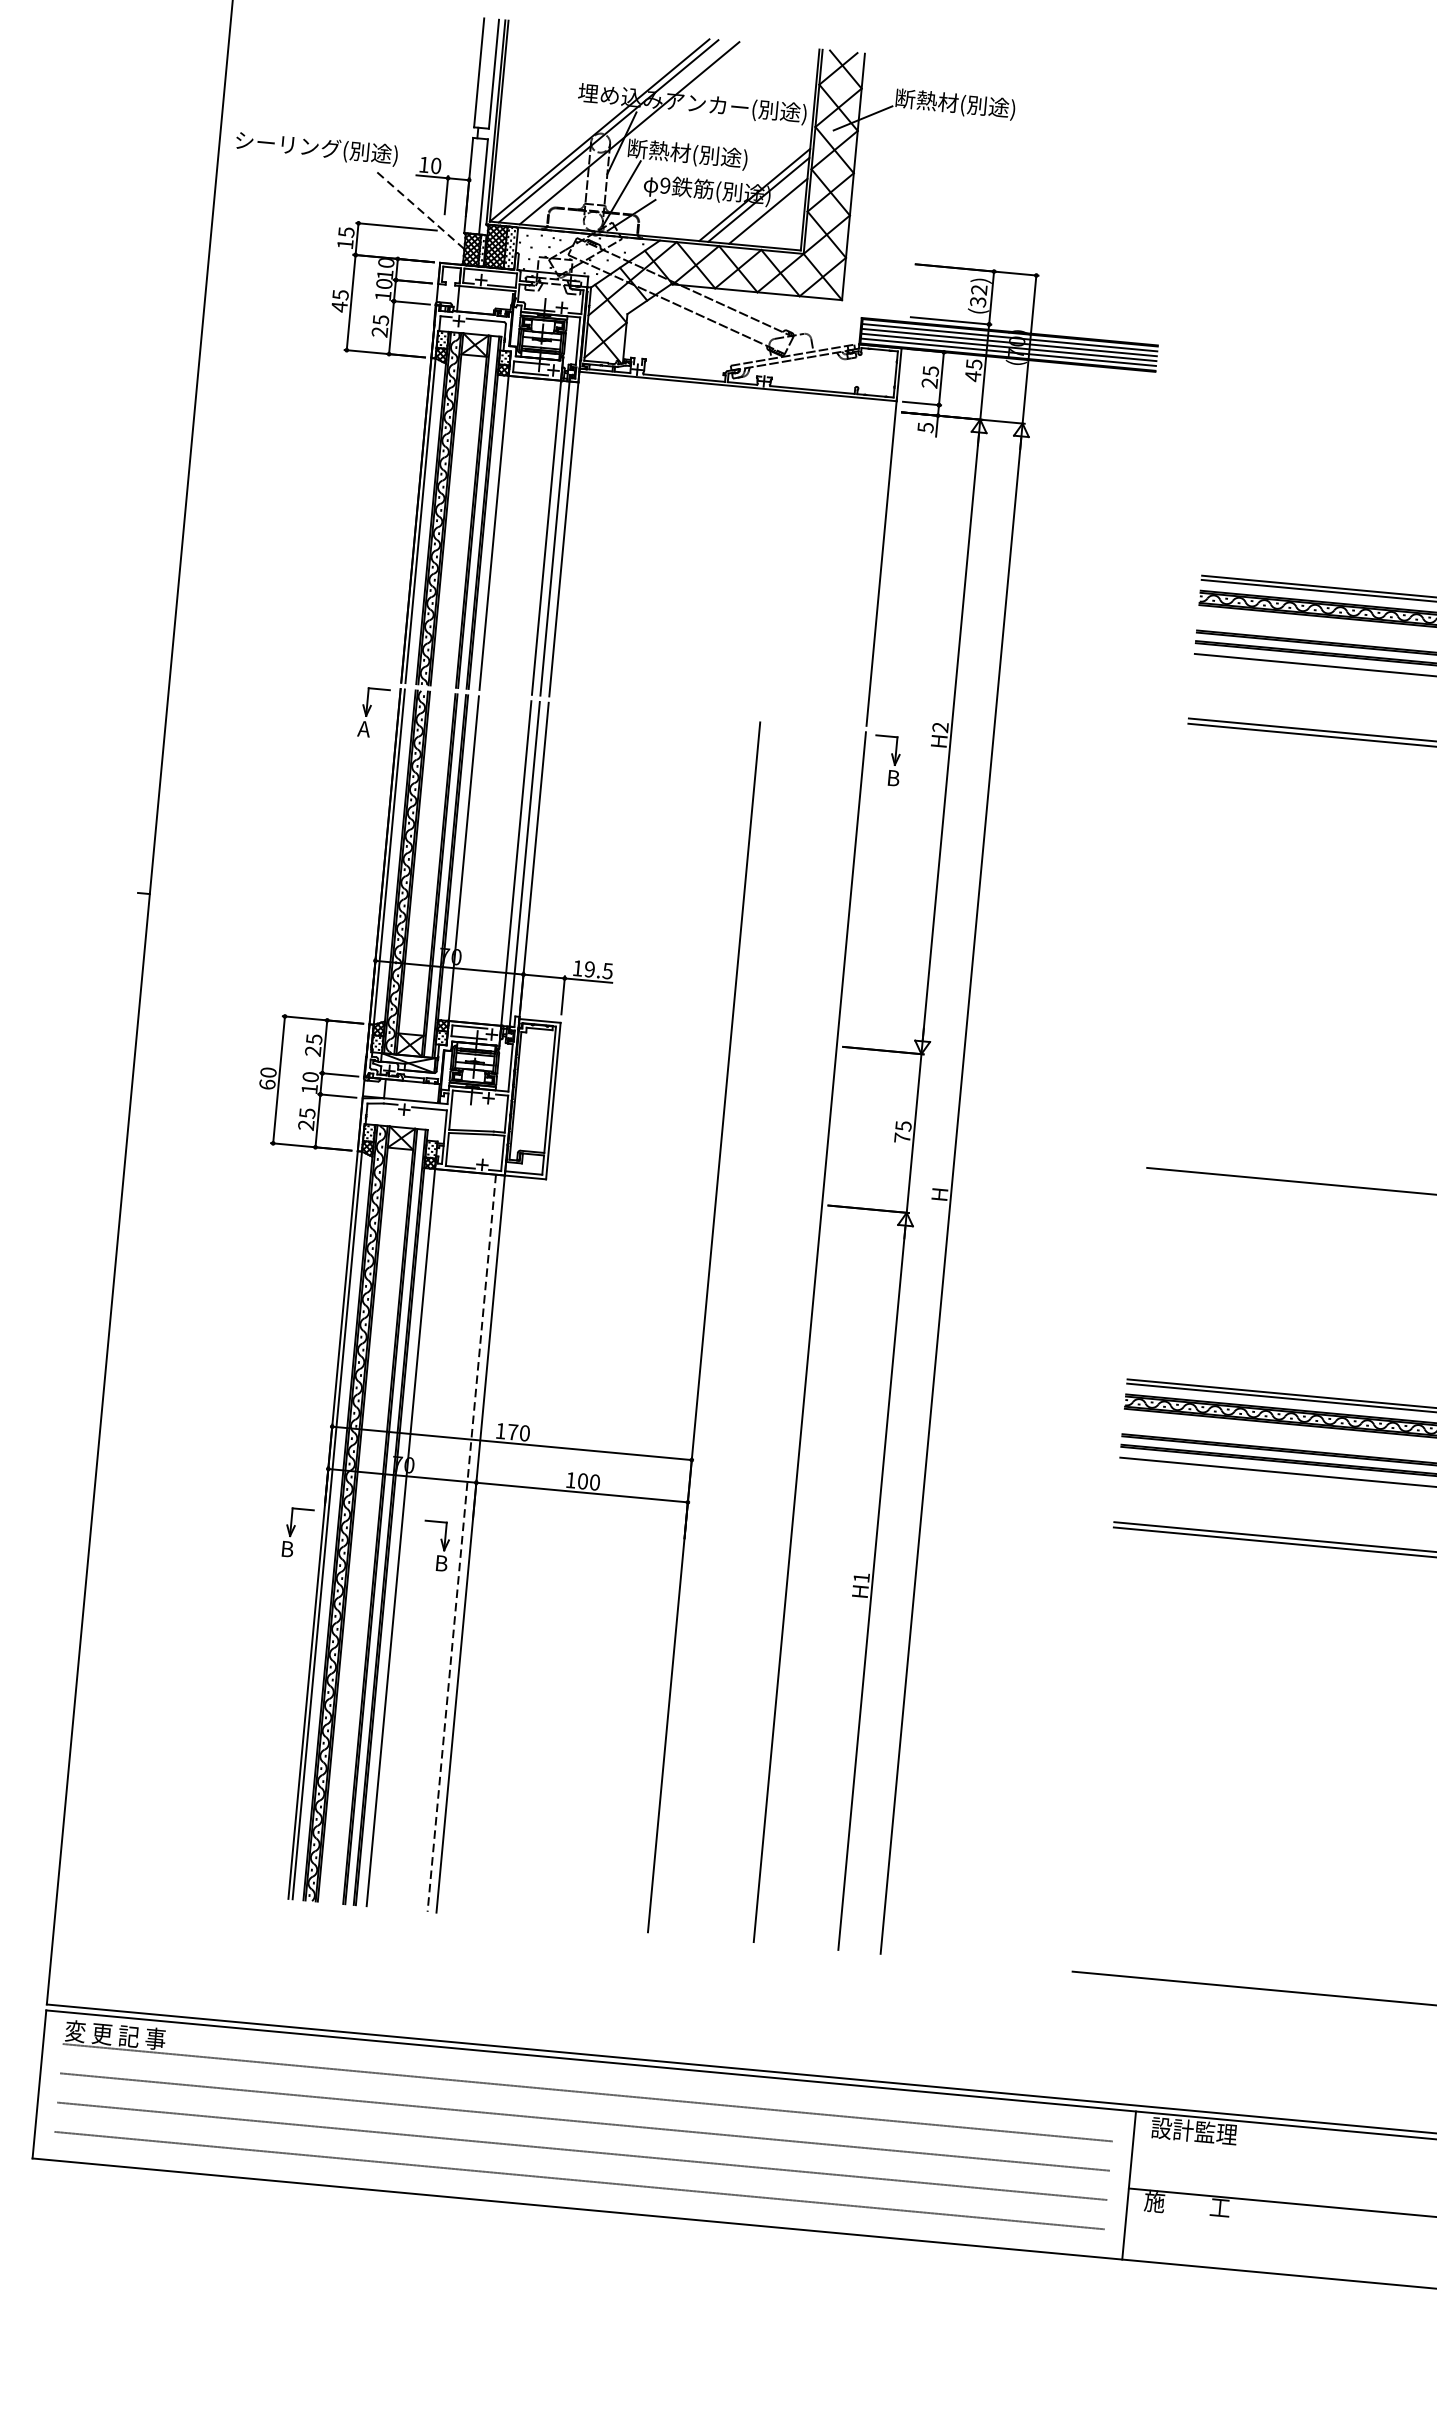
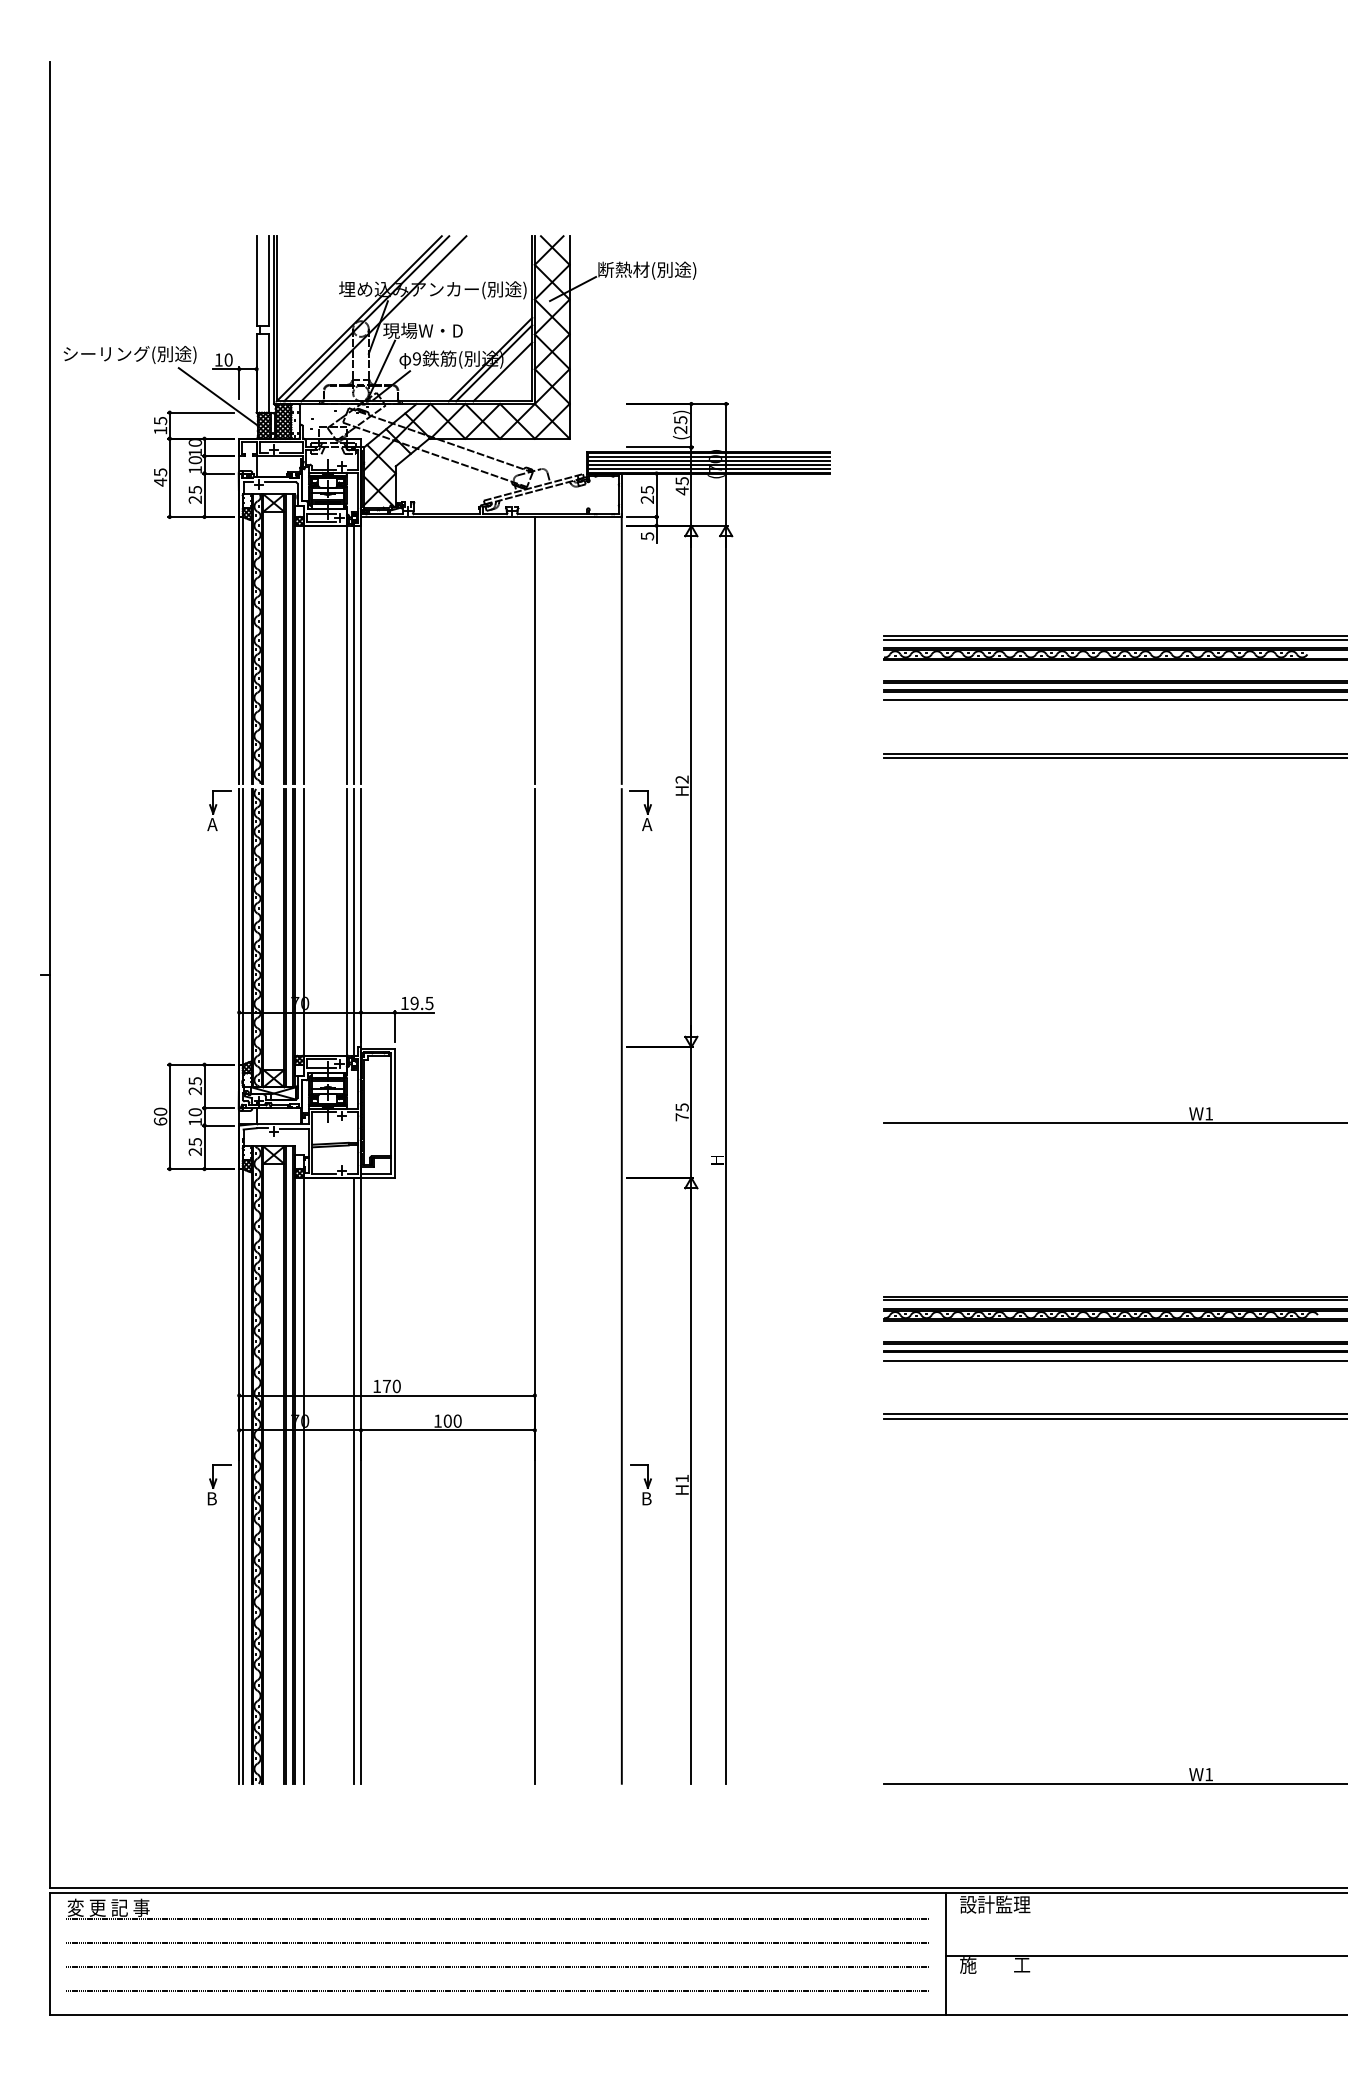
text: (687, 154) -> (432, 331), 断熱材(別途) -> 現場W・D
line: (419, 209) -> (218, 396), dashed -> solid
text: (978, 296) -> (680, 425), (32) -> (25)
line: (775, 553) -> (534, 650), added
text: (893, 778) -> (647, 824), B -> A
line: (461, 1542) -> (353, 1480), dashed -> solid
part: (435, 1545) -> (640, 1484), moved

